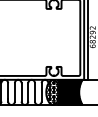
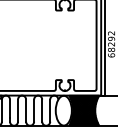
hatch: (52, 92) -> (63, 110), removed

